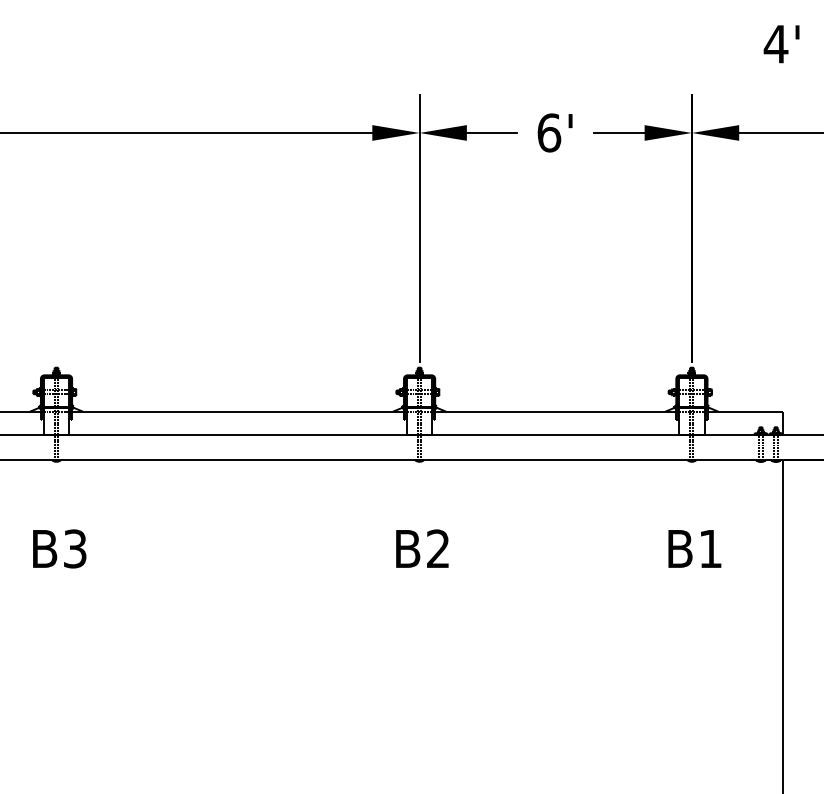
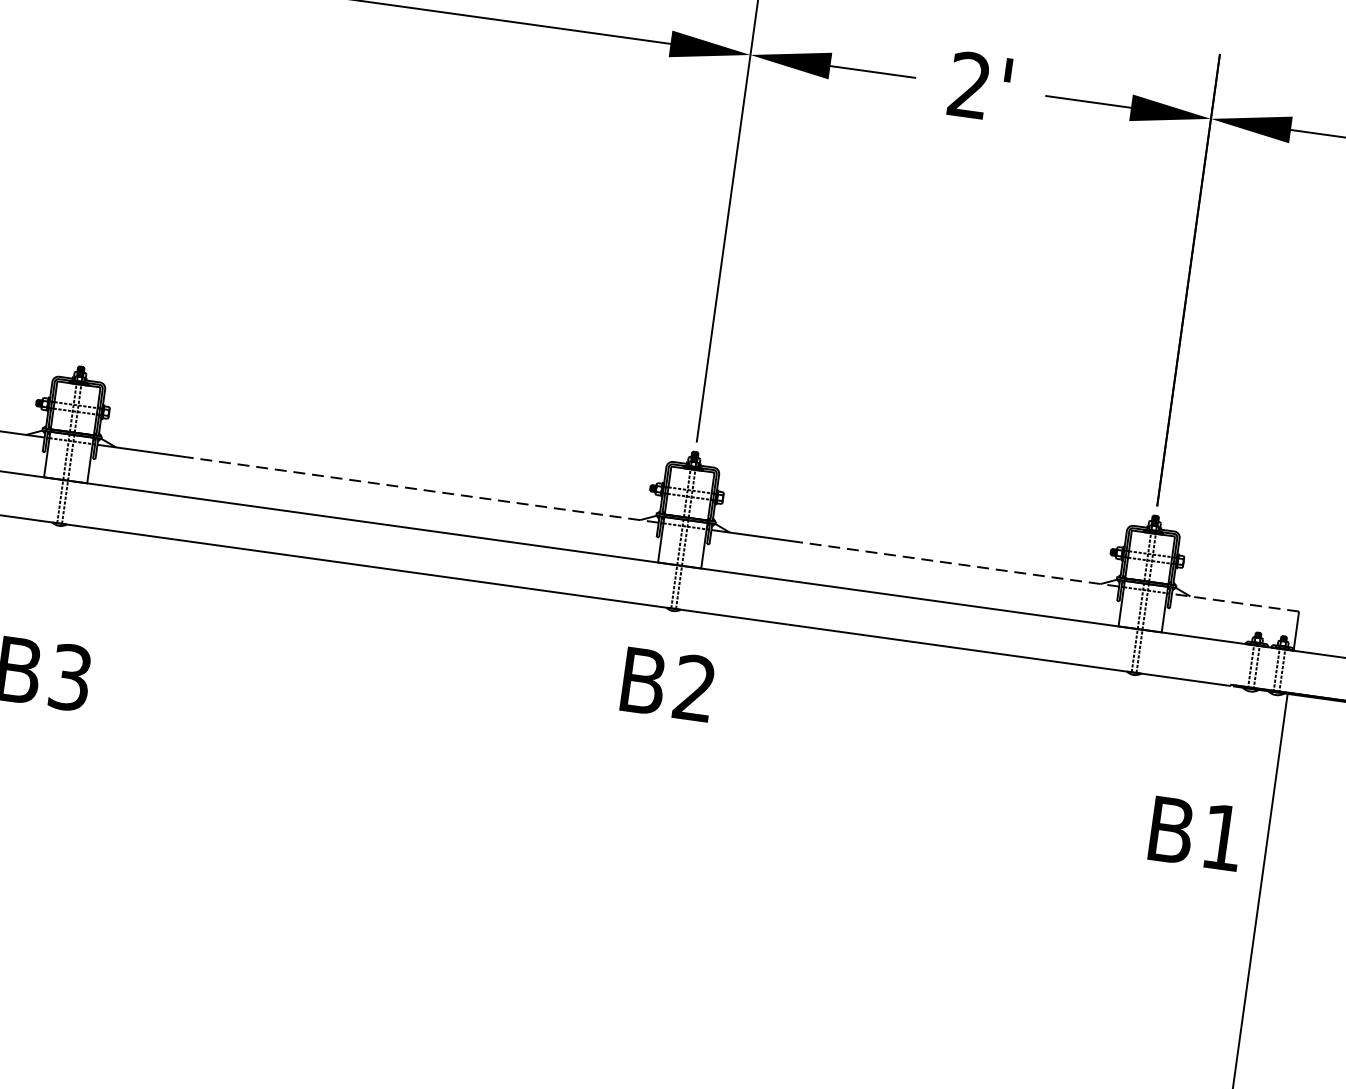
text: (549, 132) -> (970, 84), 6' -> 2'
line: (264, 411) -> (422, 489), solid -> dashed
line: (581, 411) -> (958, 563), solid -> dashed
line: (745, 411) -> (1236, 602), solid -> dashed
text: (422, 548) -> (668, 683), moved
text: (694, 548) -> (1195, 832), moved

